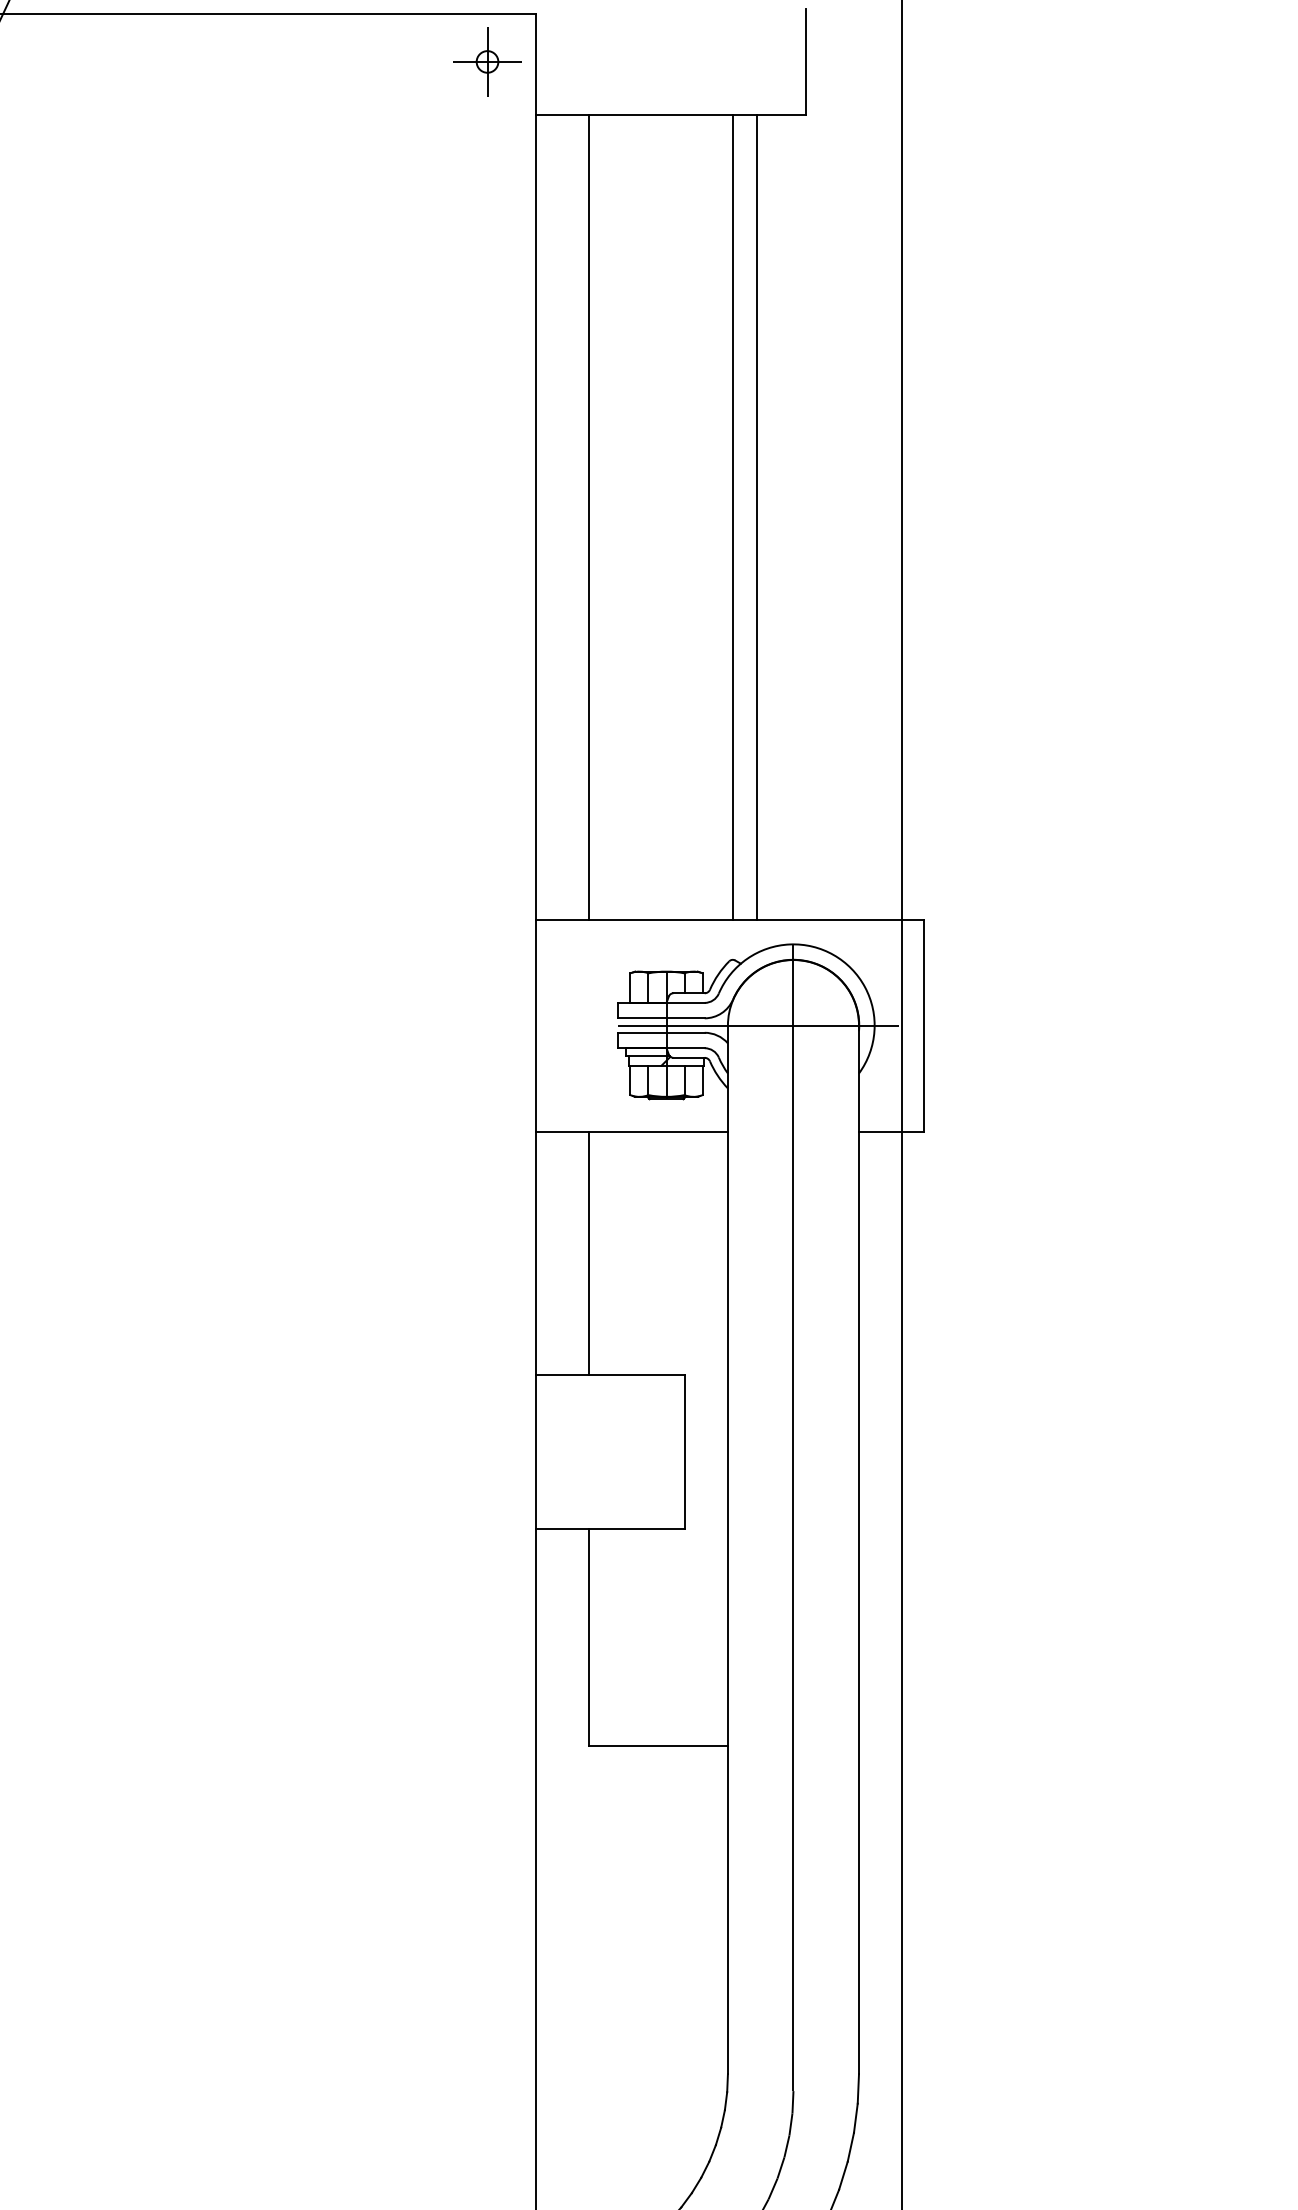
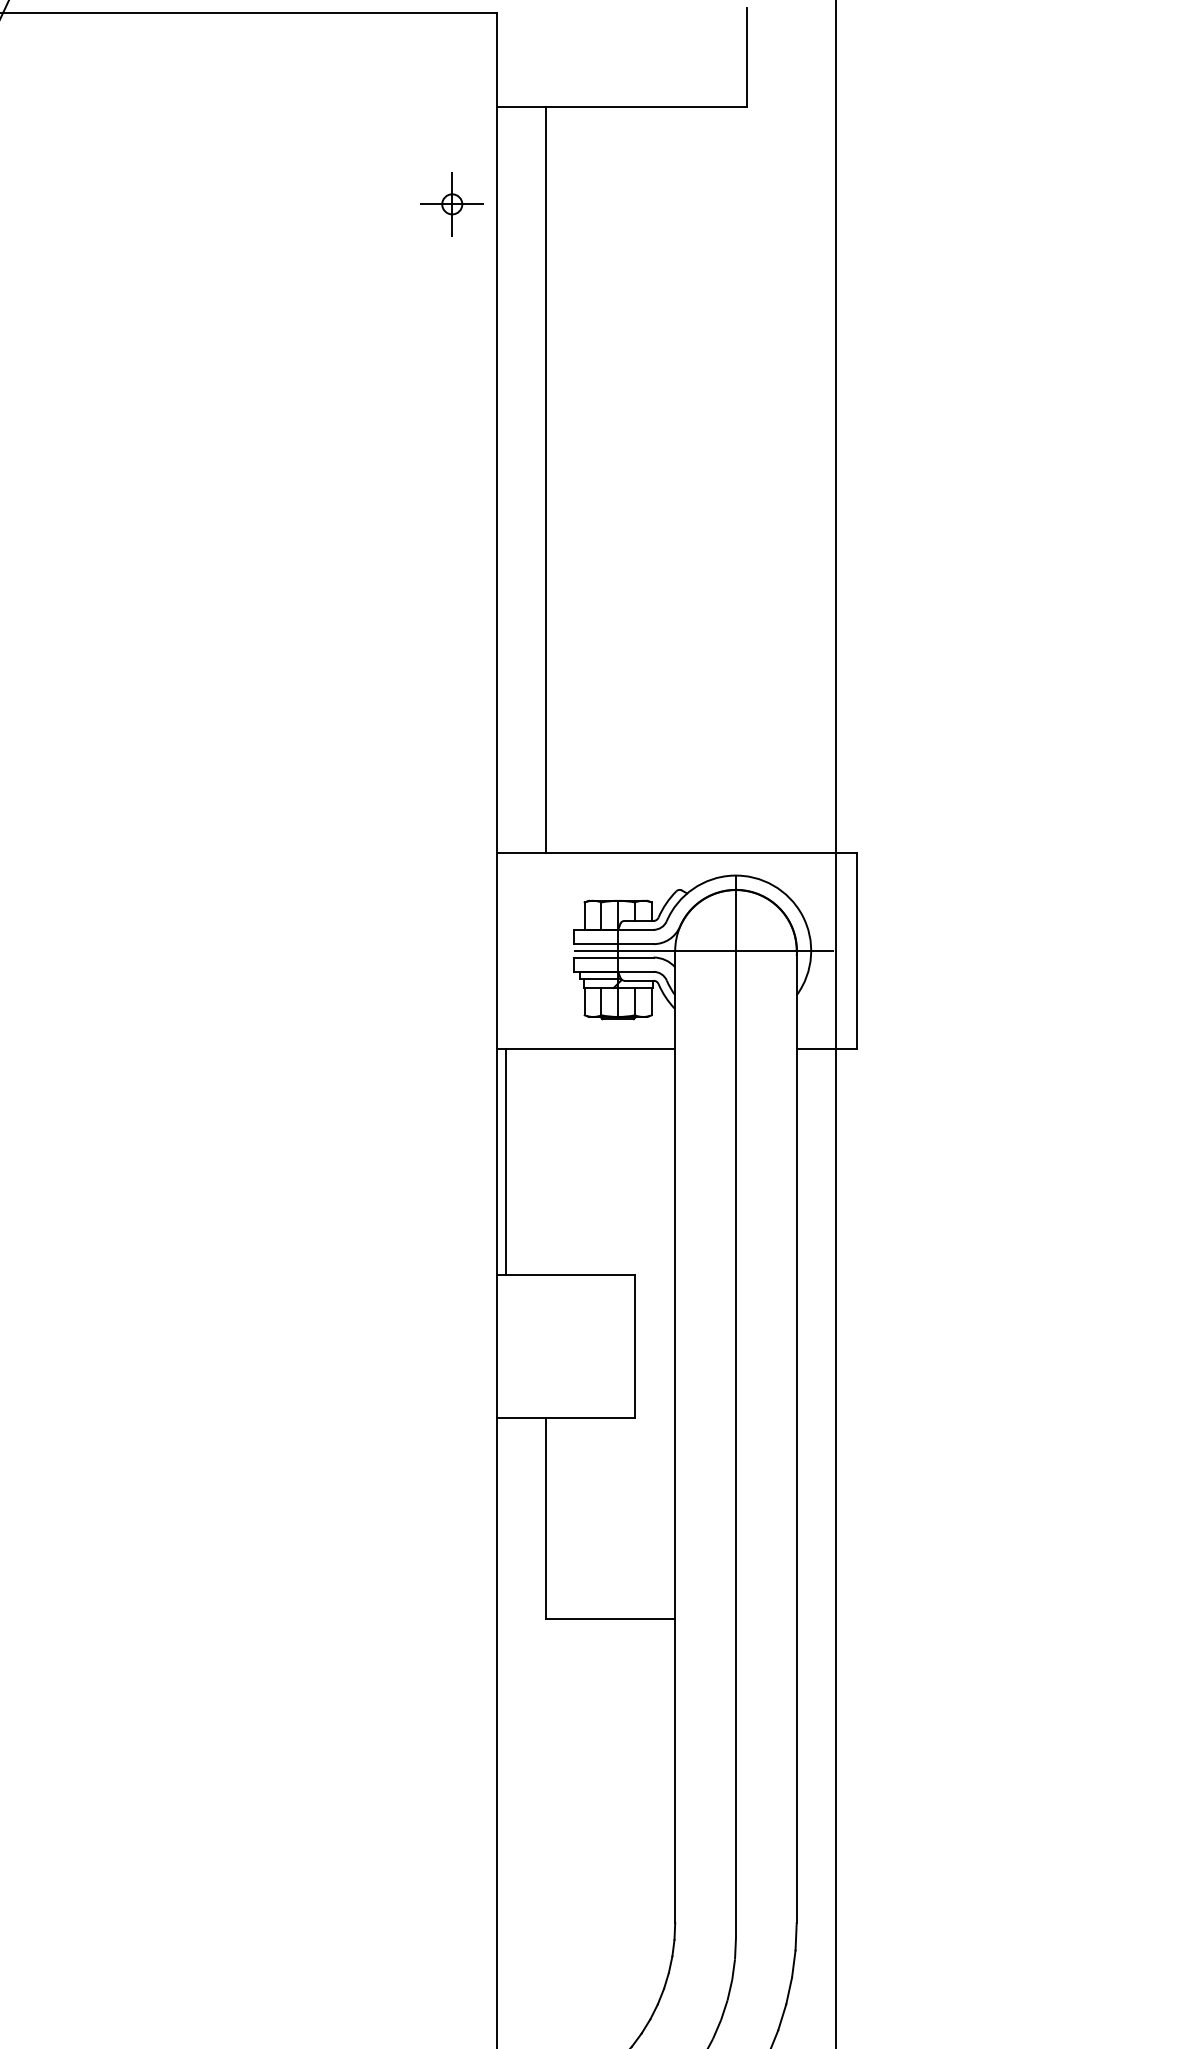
part: (486, 62) -> (451, 204), moved
line: (733, 517) -> (680, 479), removed
line: (757, 517) -> (702, 479), removed
line: (589, 1252) -> (506, 1161), moved

